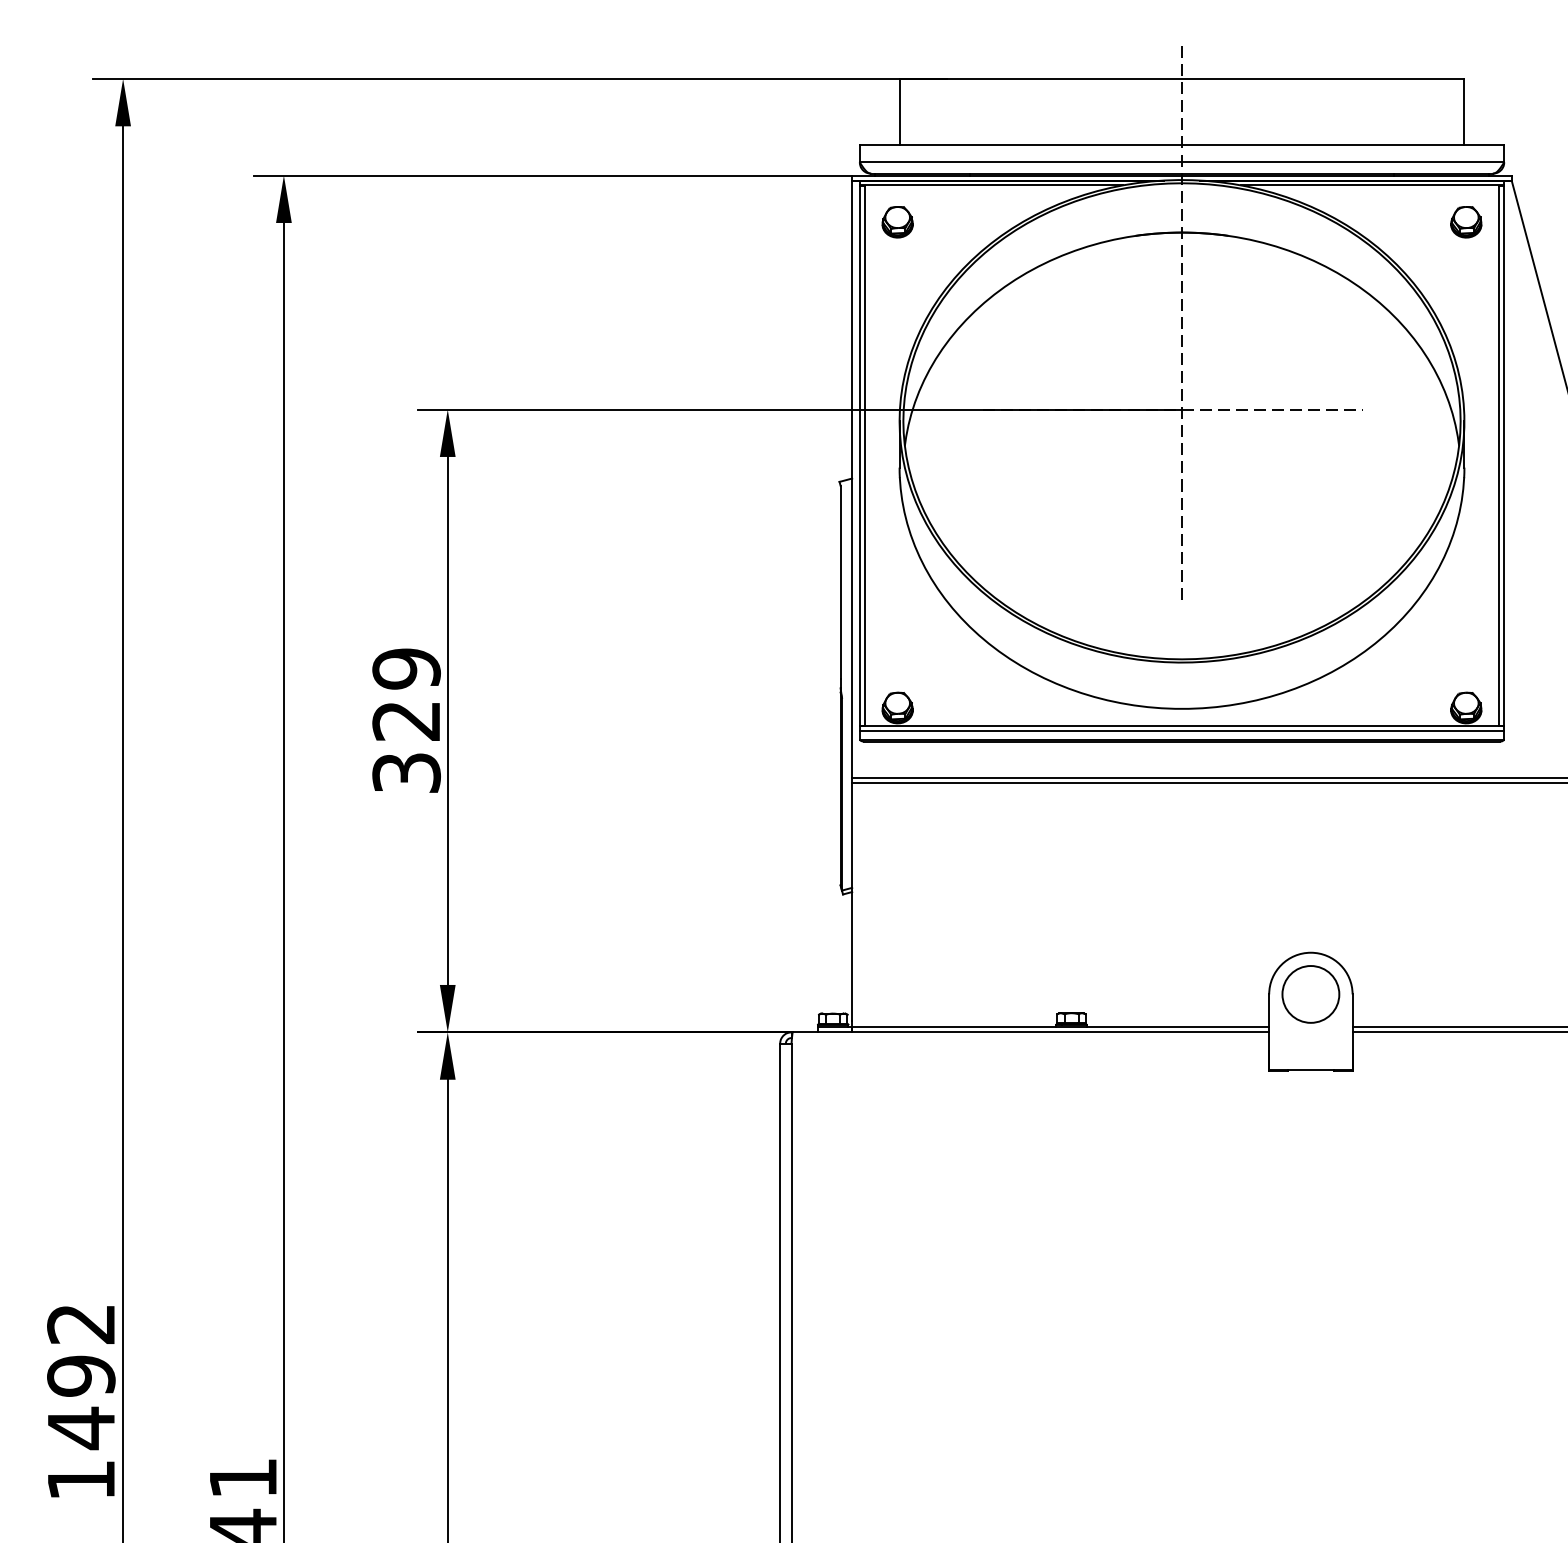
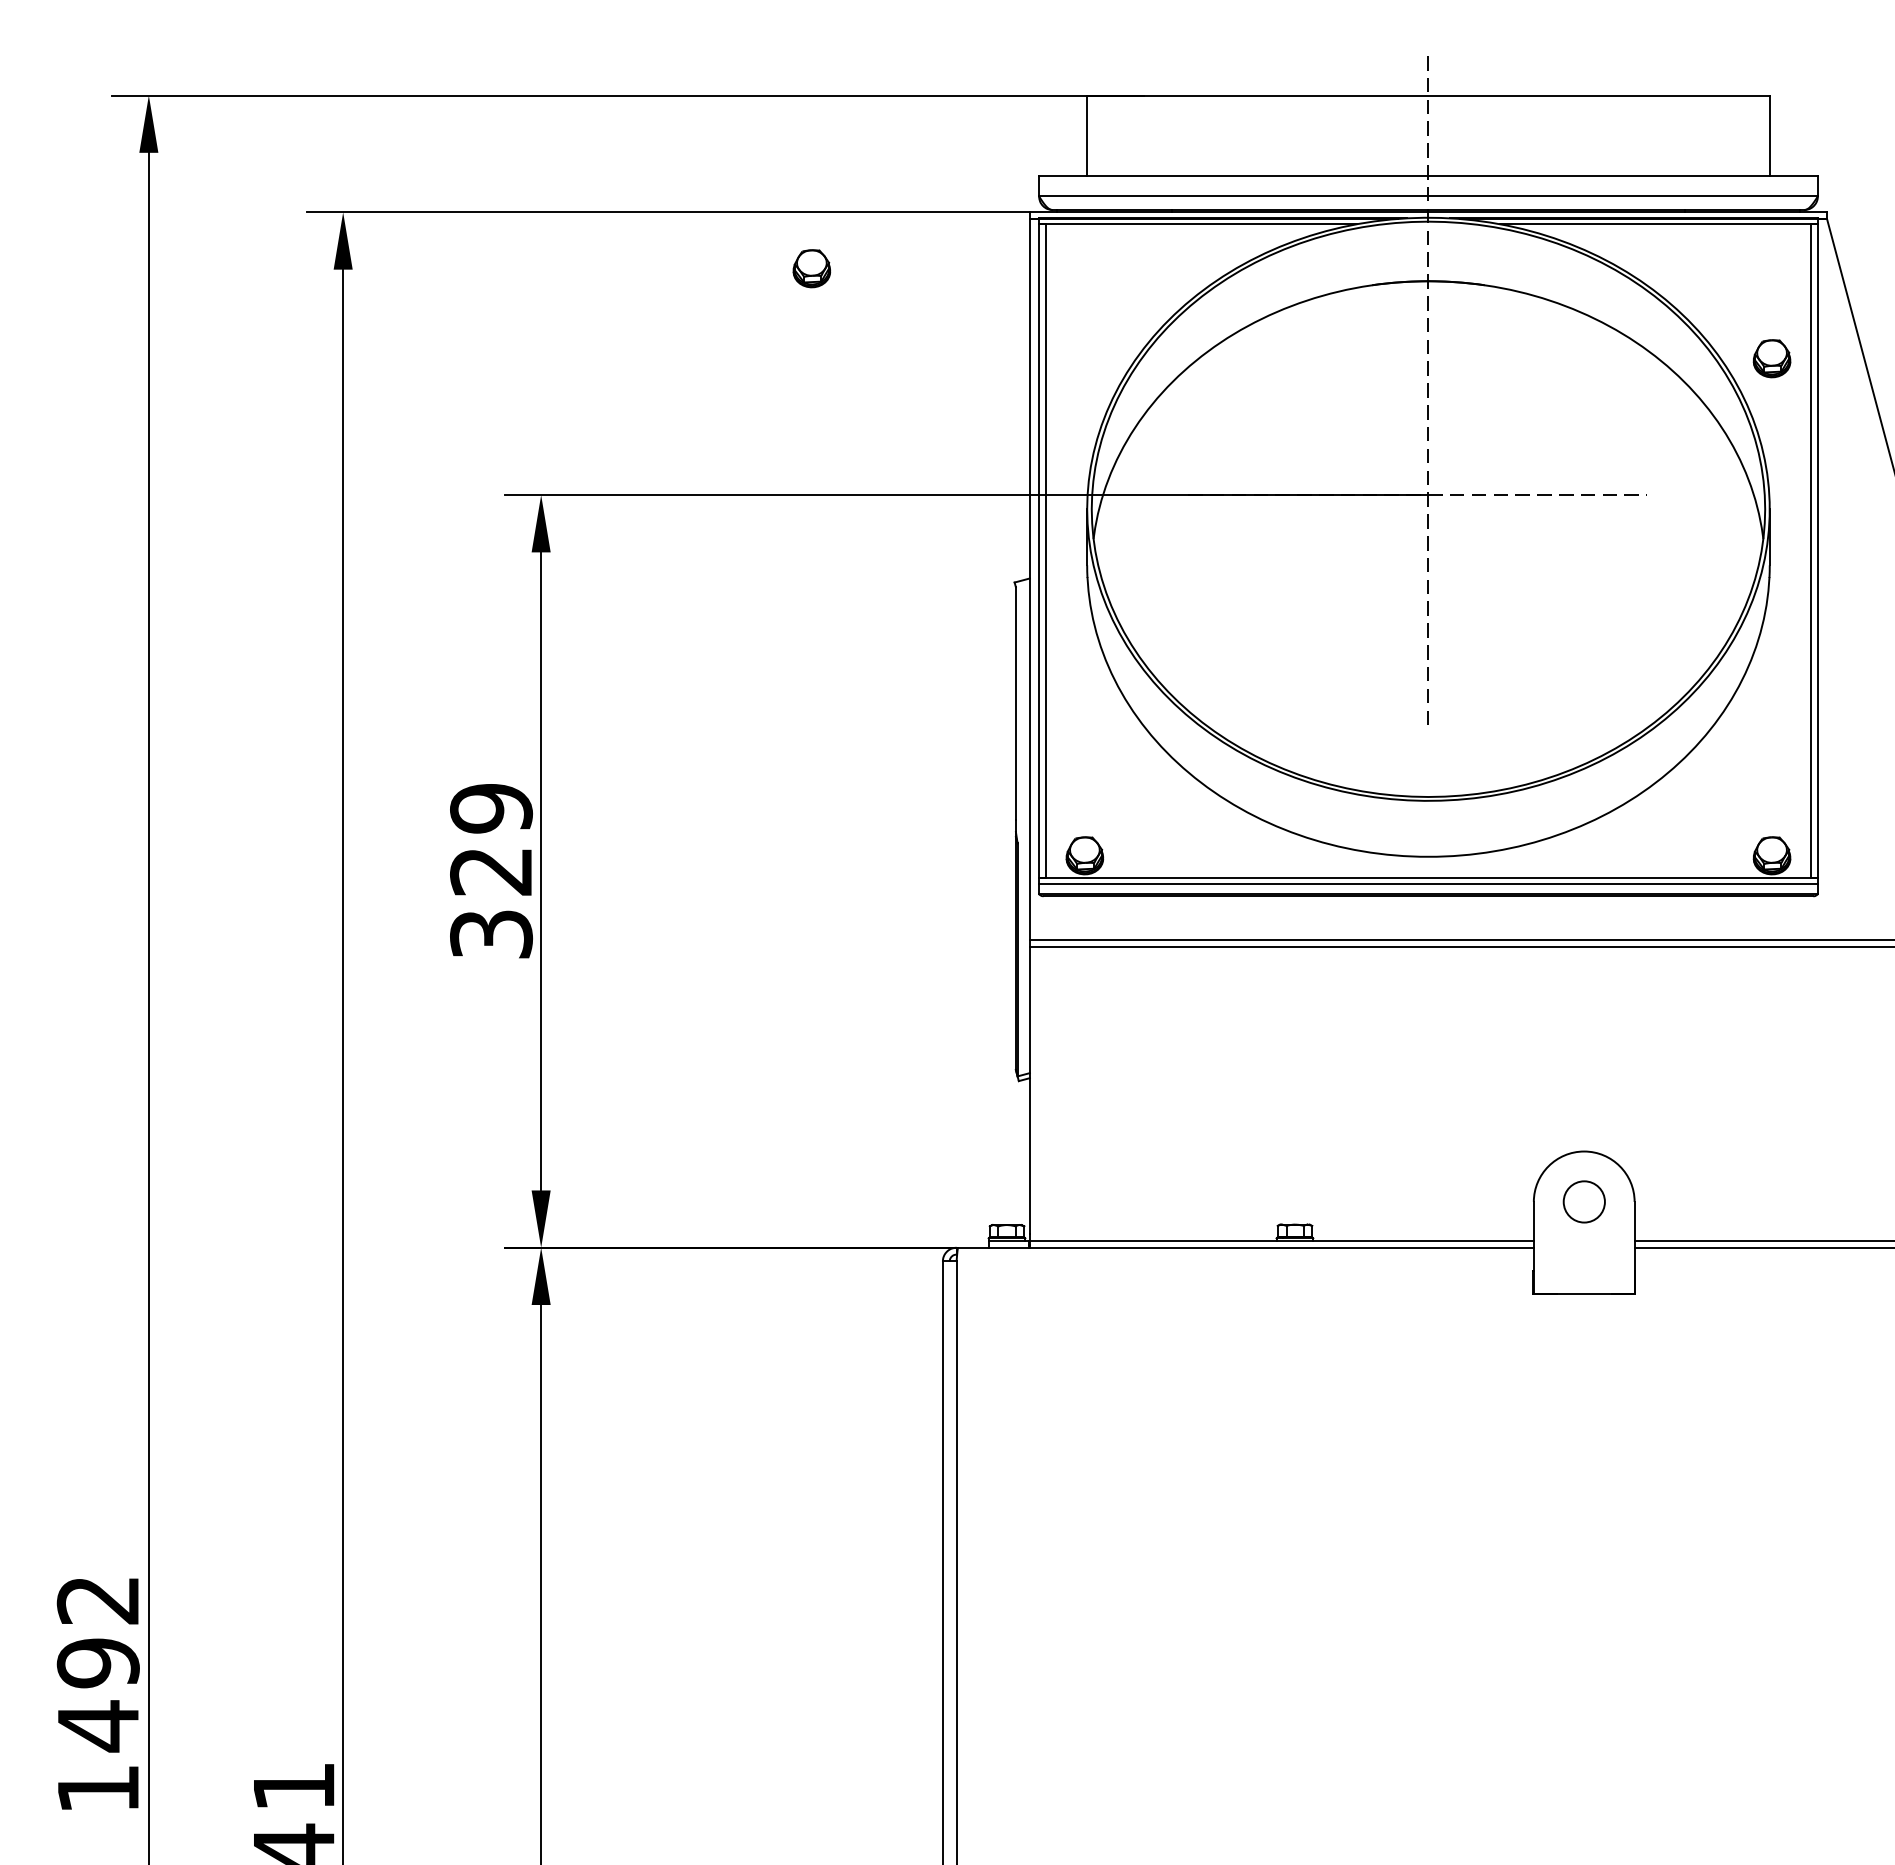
part: (897, 222) -> (811, 268), moved
part: (1465, 222) -> (1771, 358), moved
circle: (1311, 994) -> (1584, 1201), size x0.6

